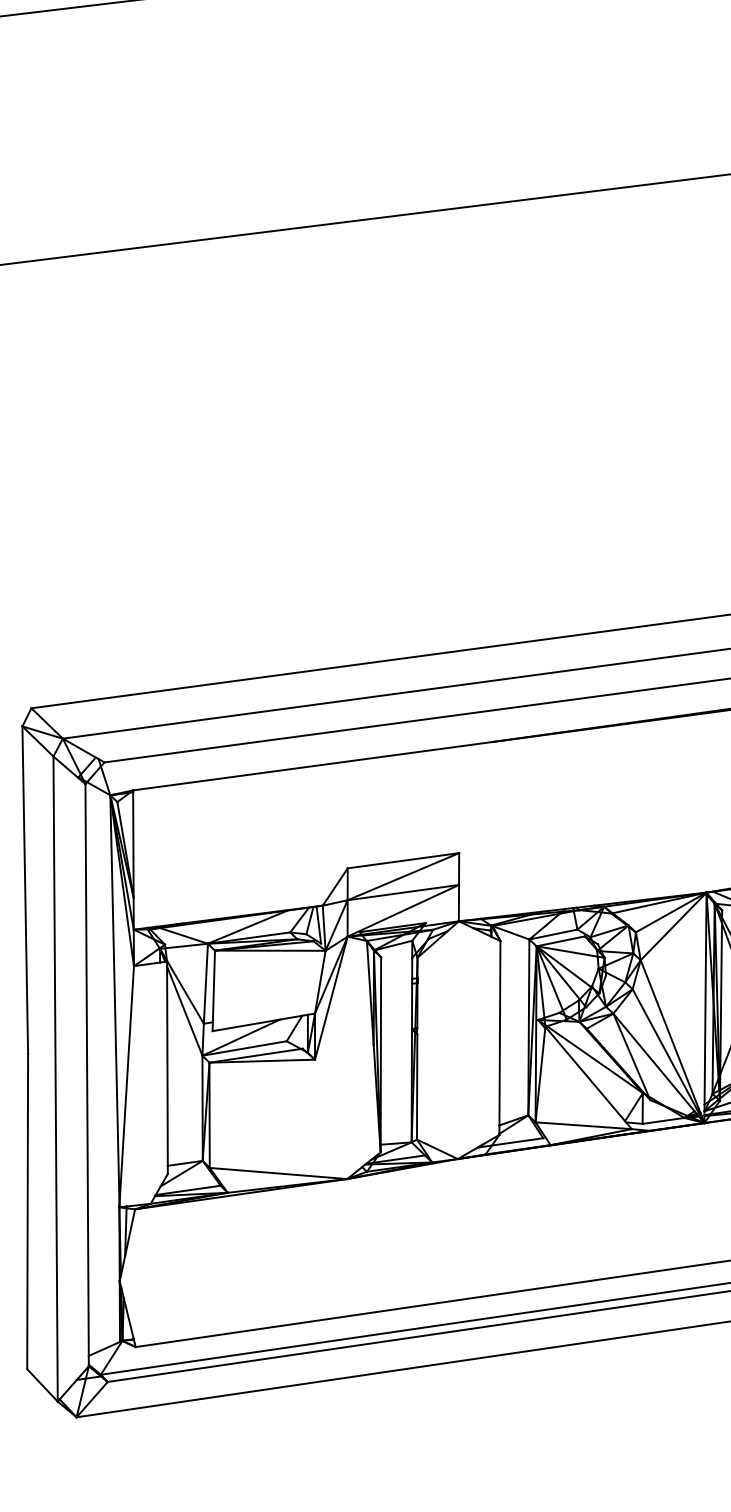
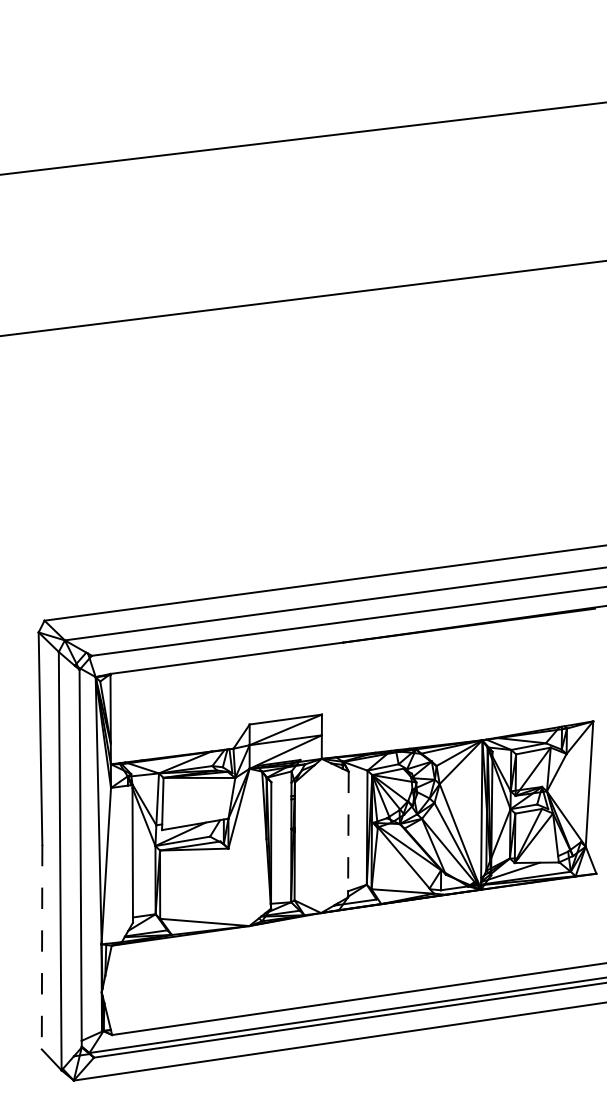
line: (500, 1033) -> (348, 831), solid -> dashed
line: (28, 1212) -> (42, 947), solid -> dashed

